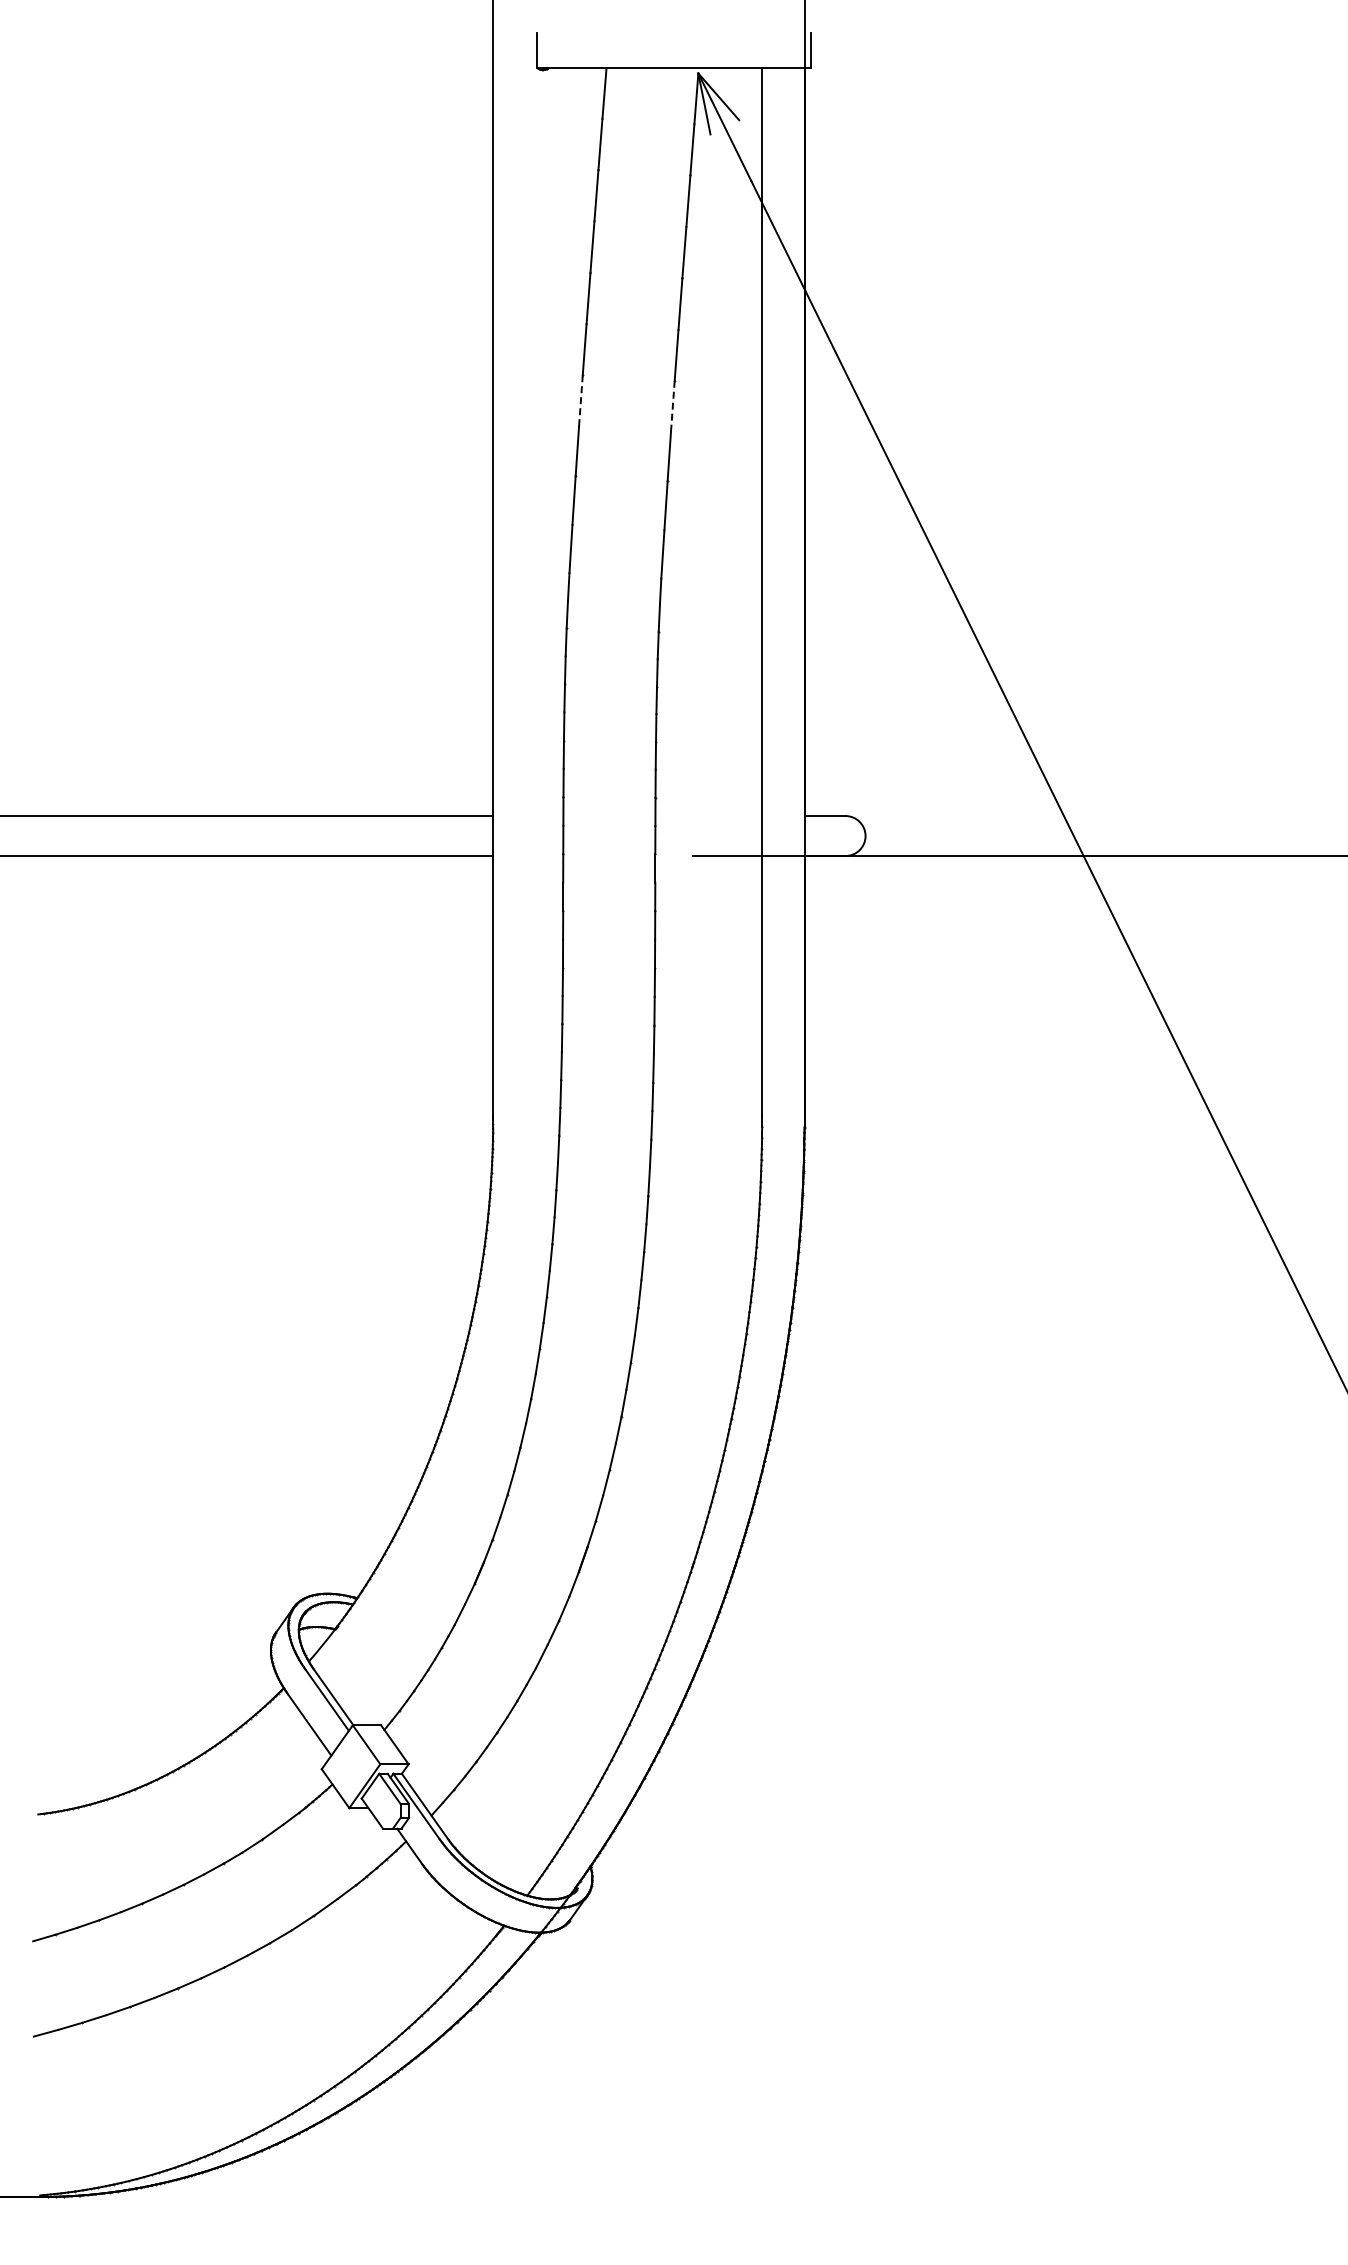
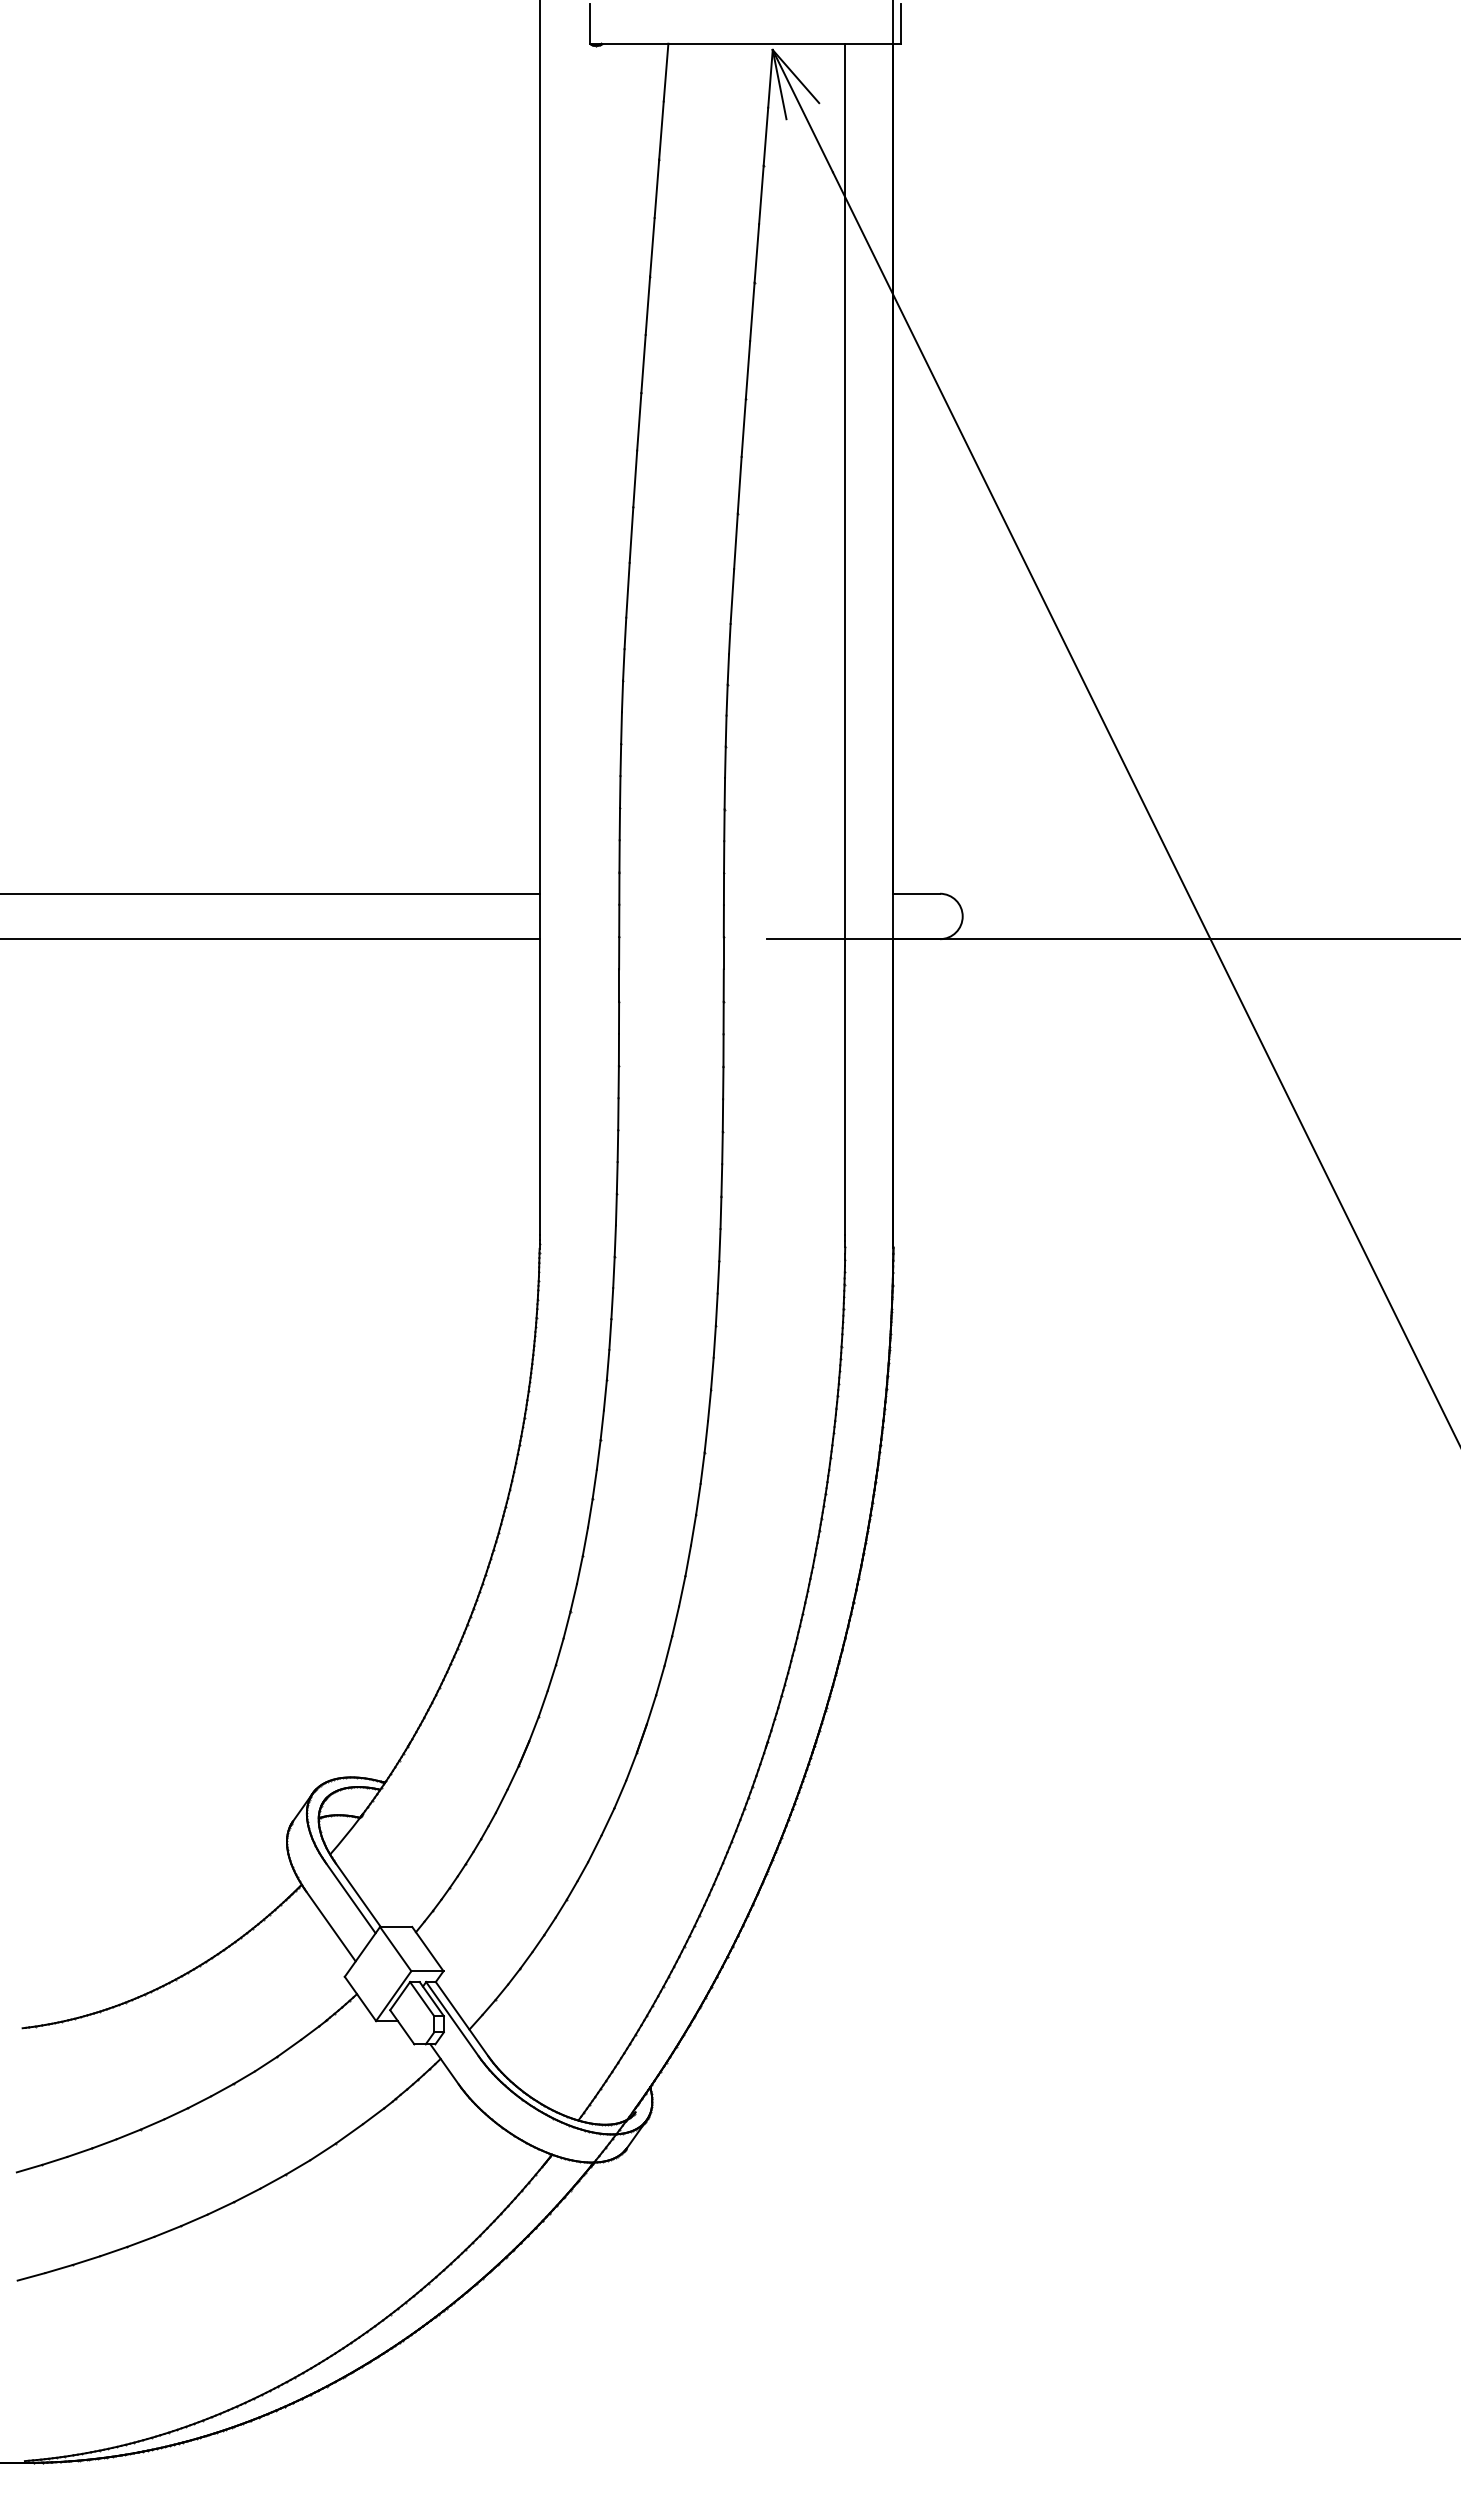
line: (580, 400) -> (638, 421), dashed -> solid
line: (672, 405) -> (743, 427), dashed -> solid

